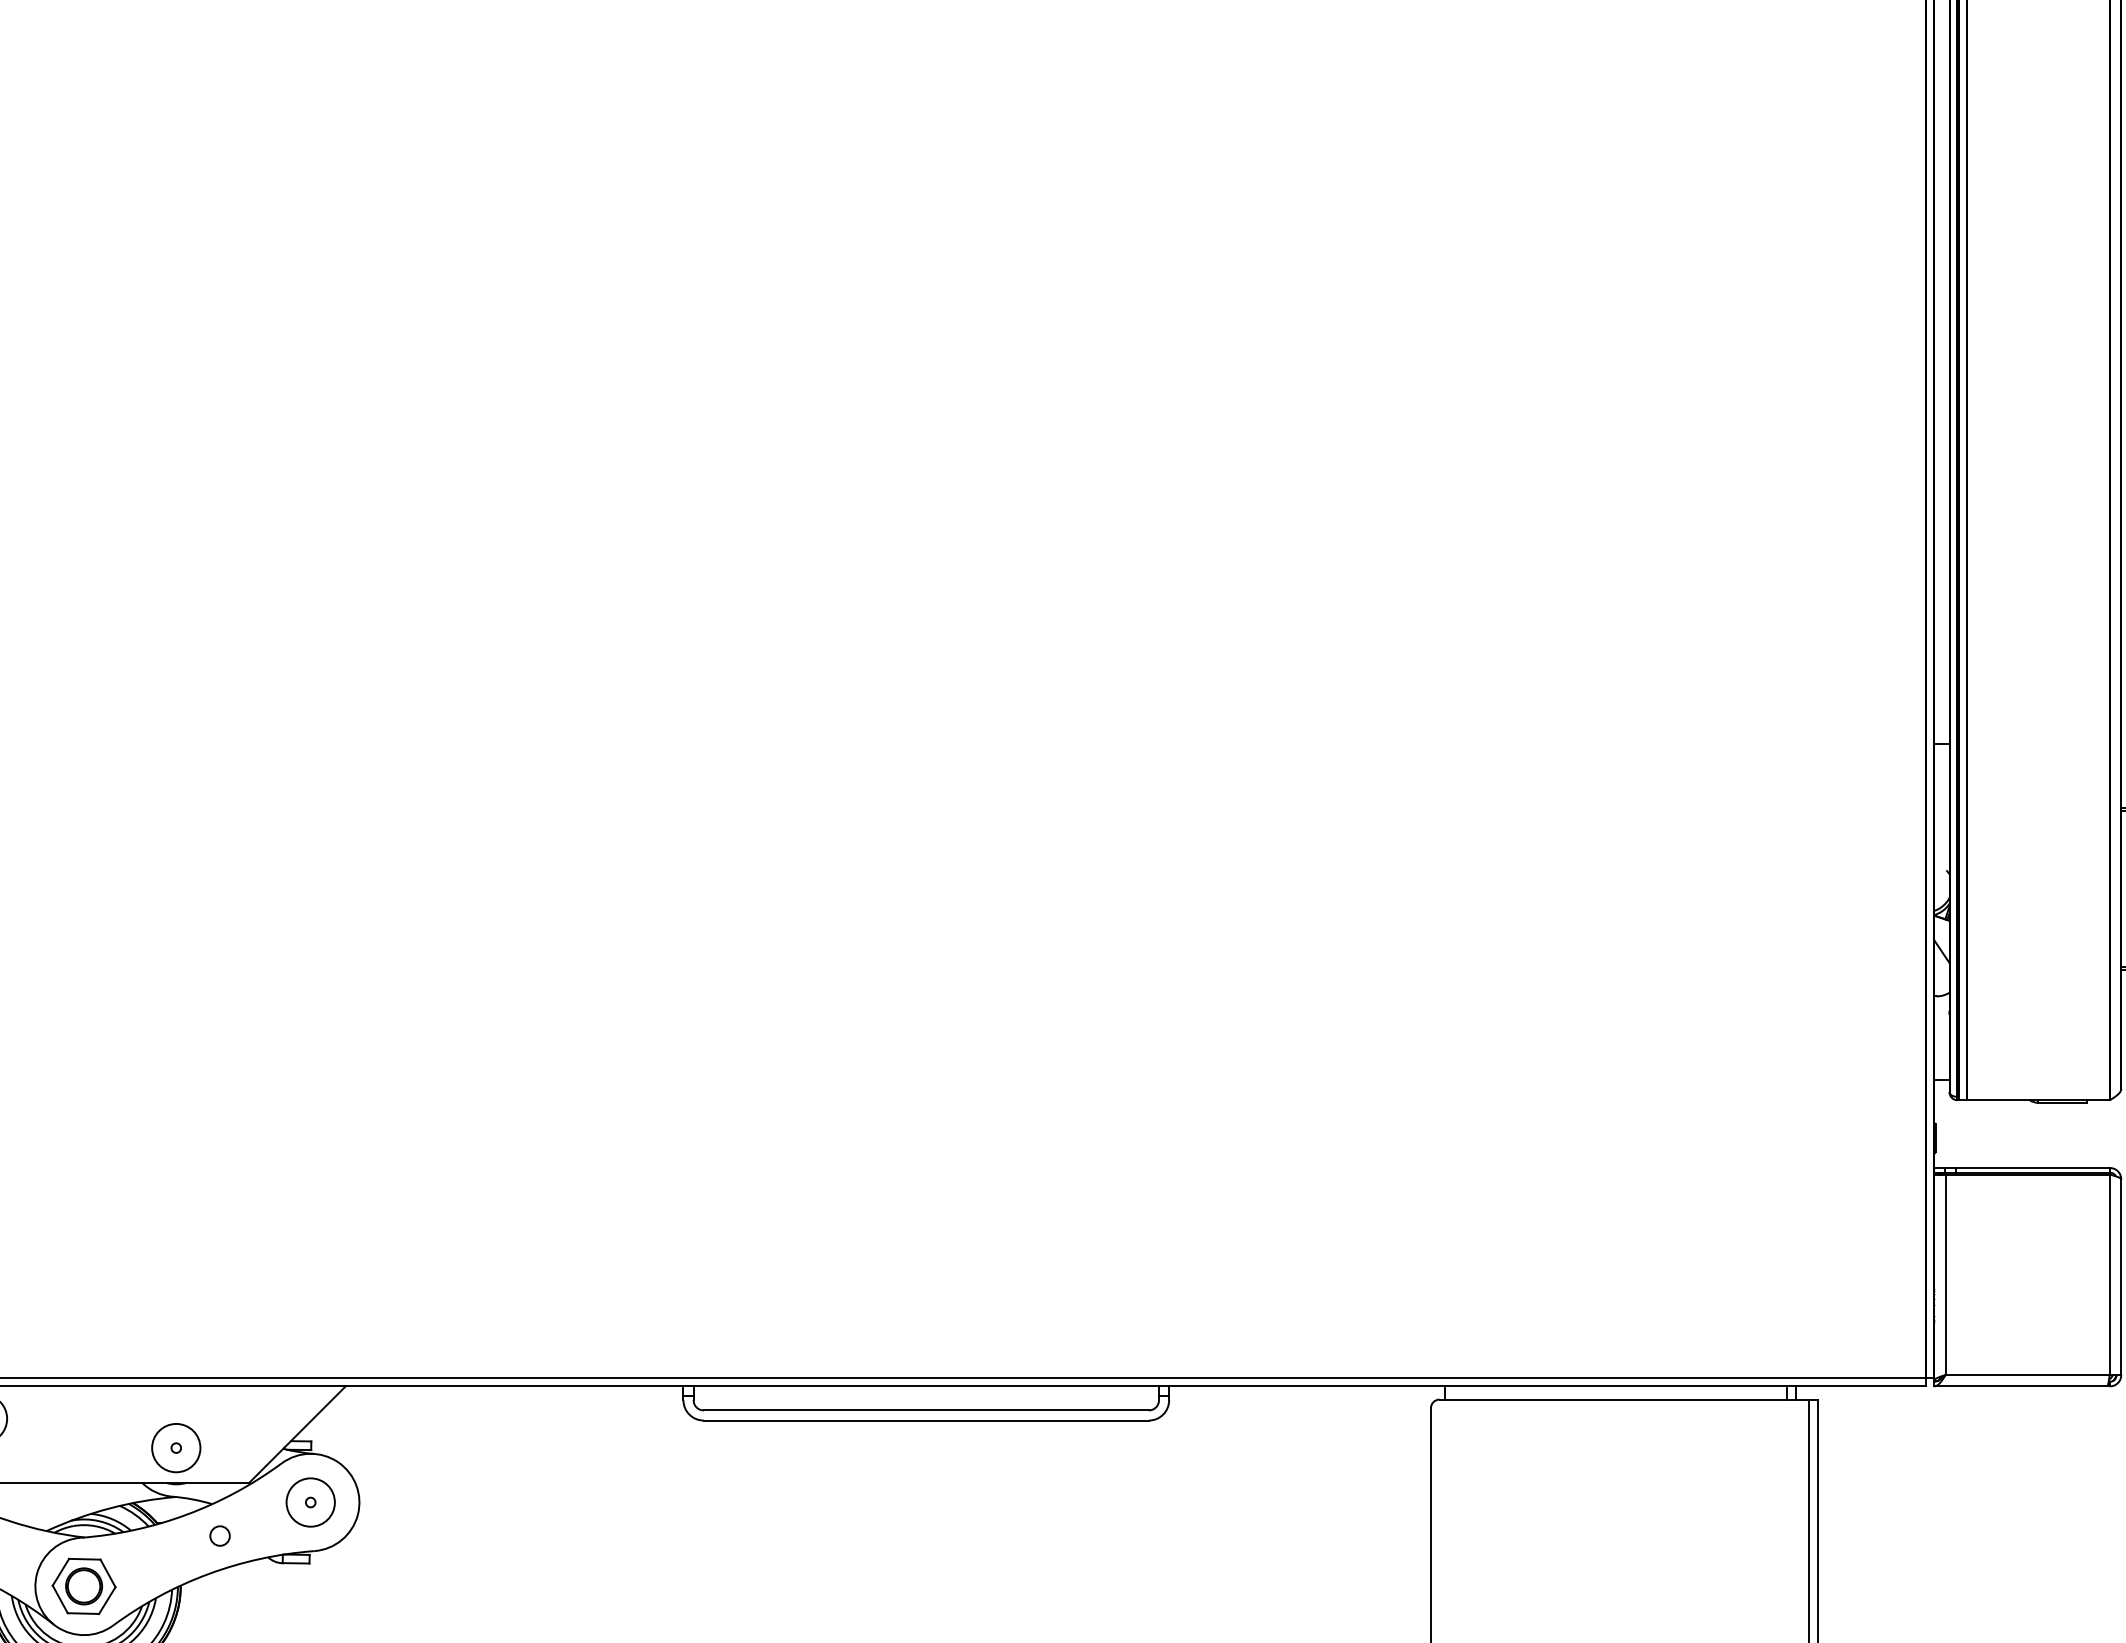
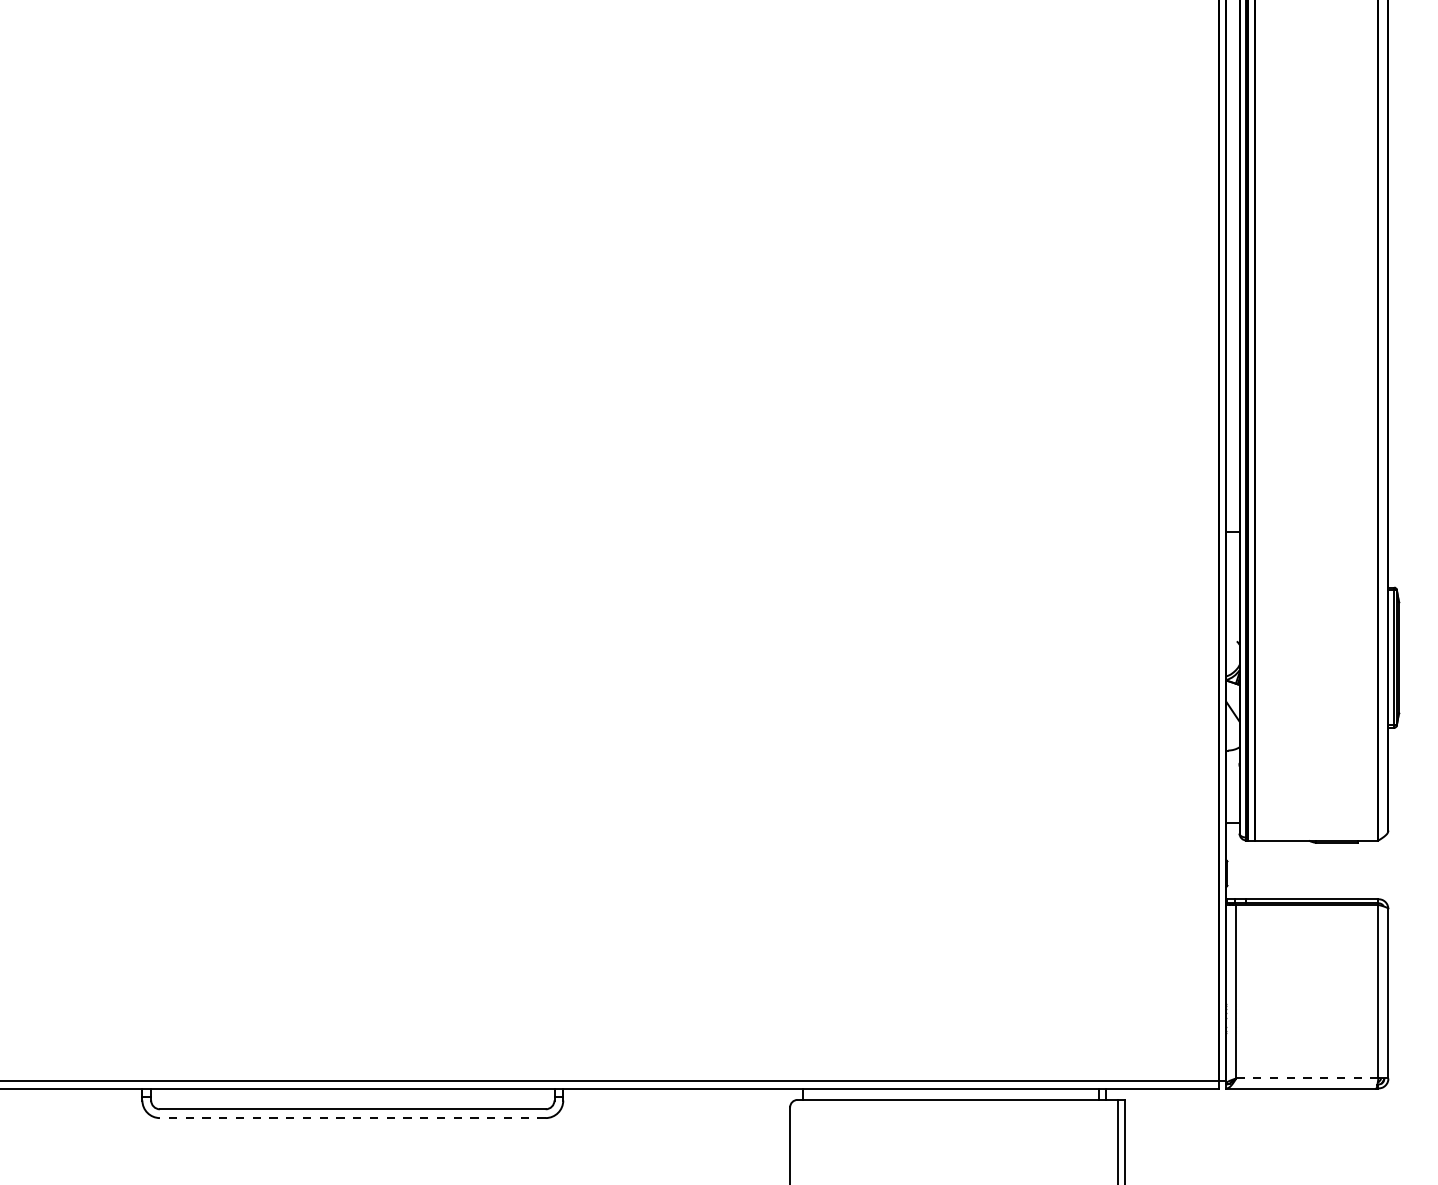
line: (2027, 1374) -> (1307, 1078), solid -> dashed
line: (926, 1420) -> (353, 1118), solid -> dashed

